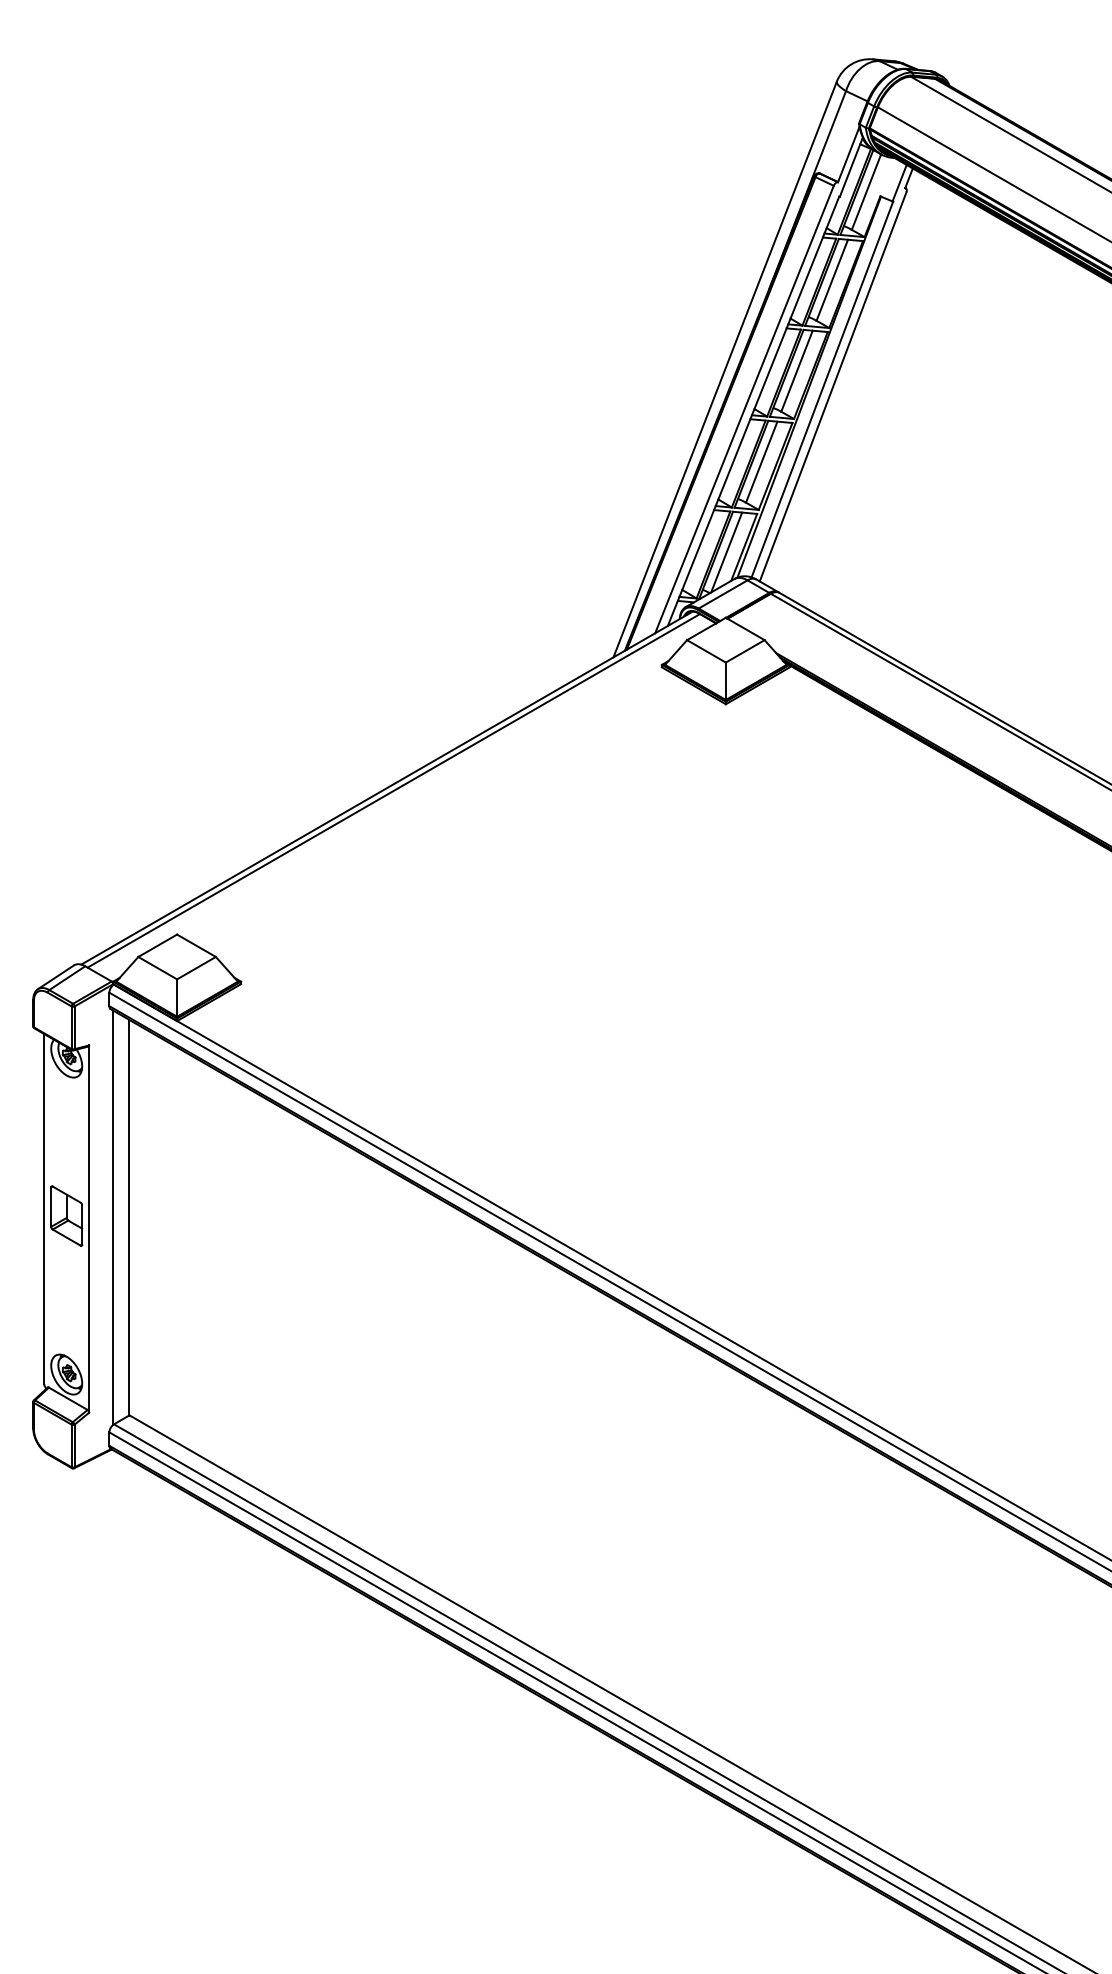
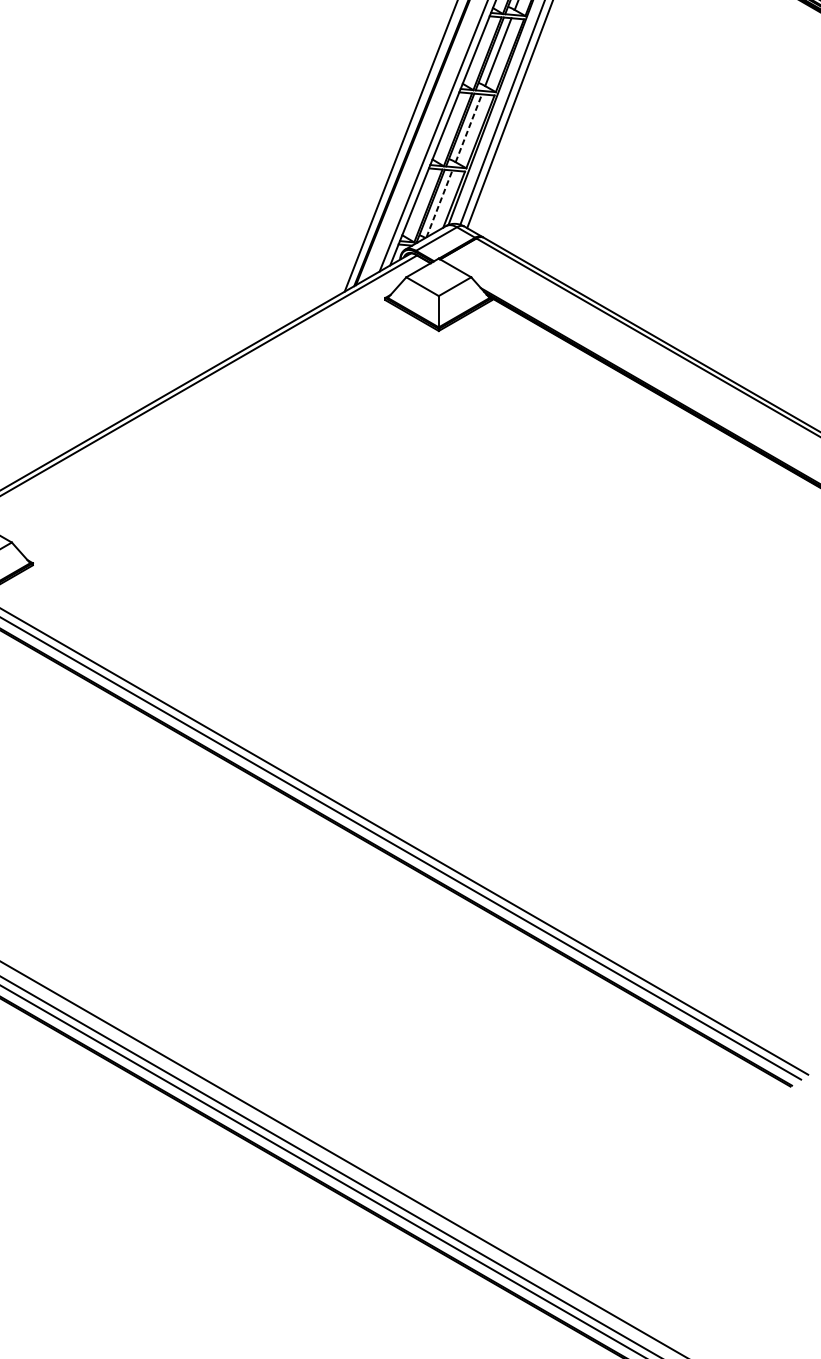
line: (761, 461) -> (468, 127), solid -> dashed
line: (726, 552) -> (439, 203), solid -> dashed

